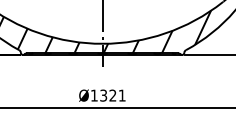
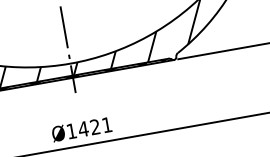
text: (103, 95) -> (83, 129), Ø1321 -> Ø1421

